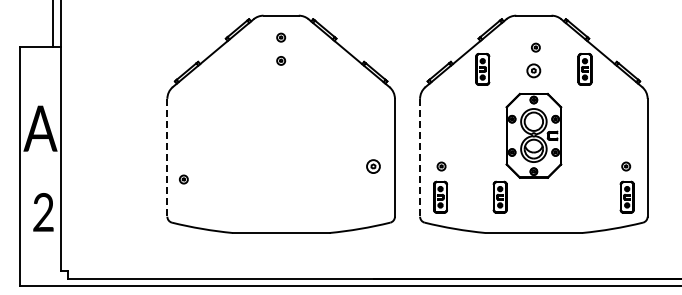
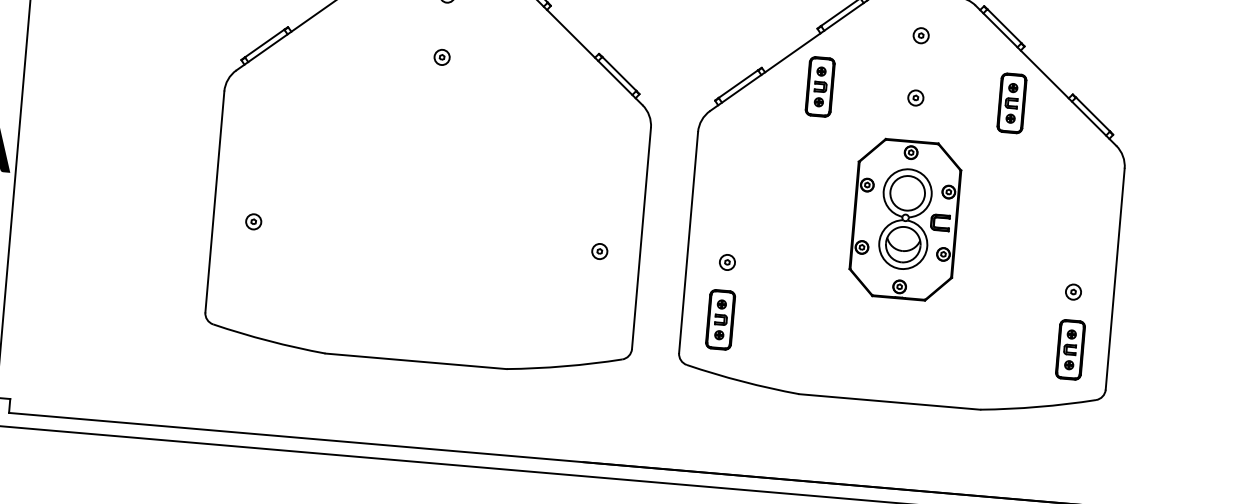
part: (535, 47) -> (920, 35), moved
part: (281, 60) -> (442, 56), moved
part: (533, 70) -> (915, 97), size x0.62
line: (167, 157) -> (215, 201), dashed -> solid
line: (420, 157) -> (689, 242), dashed -> solid
part: (373, 166) -> (599, 251), size x0.62
part: (183, 179) -> (253, 221), moved
part: (499, 196) -> (831, 327), removed

